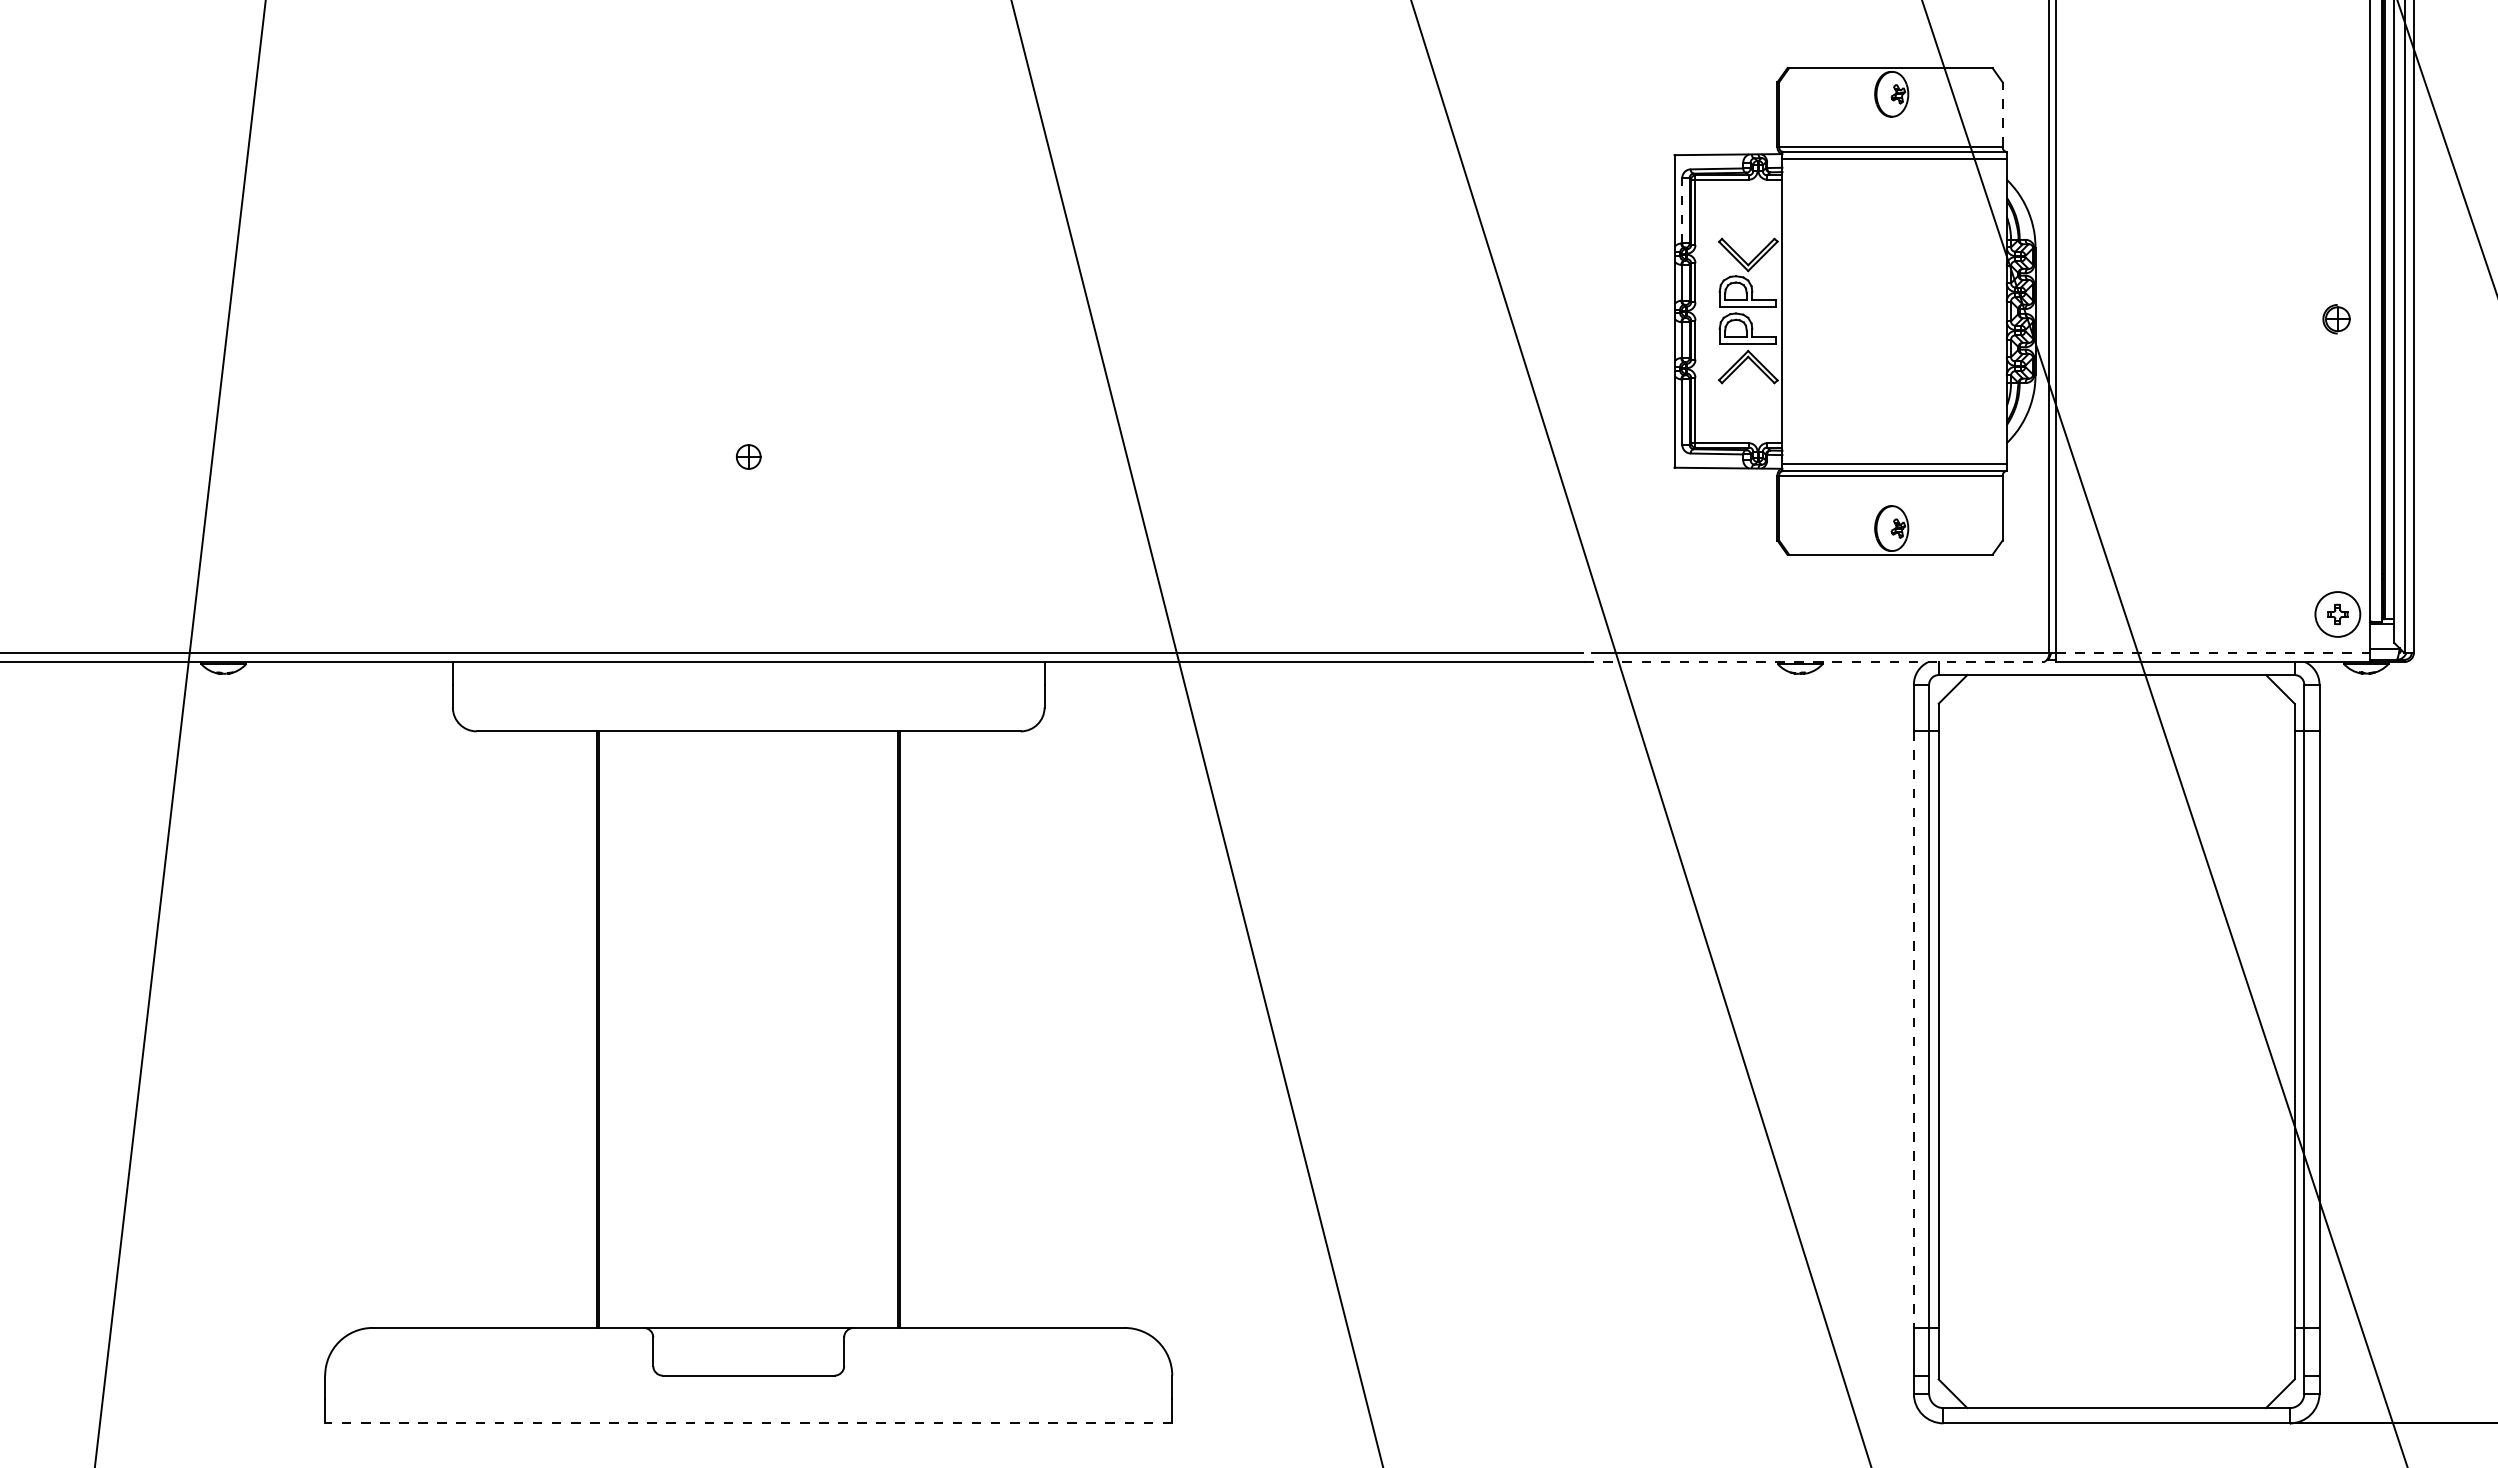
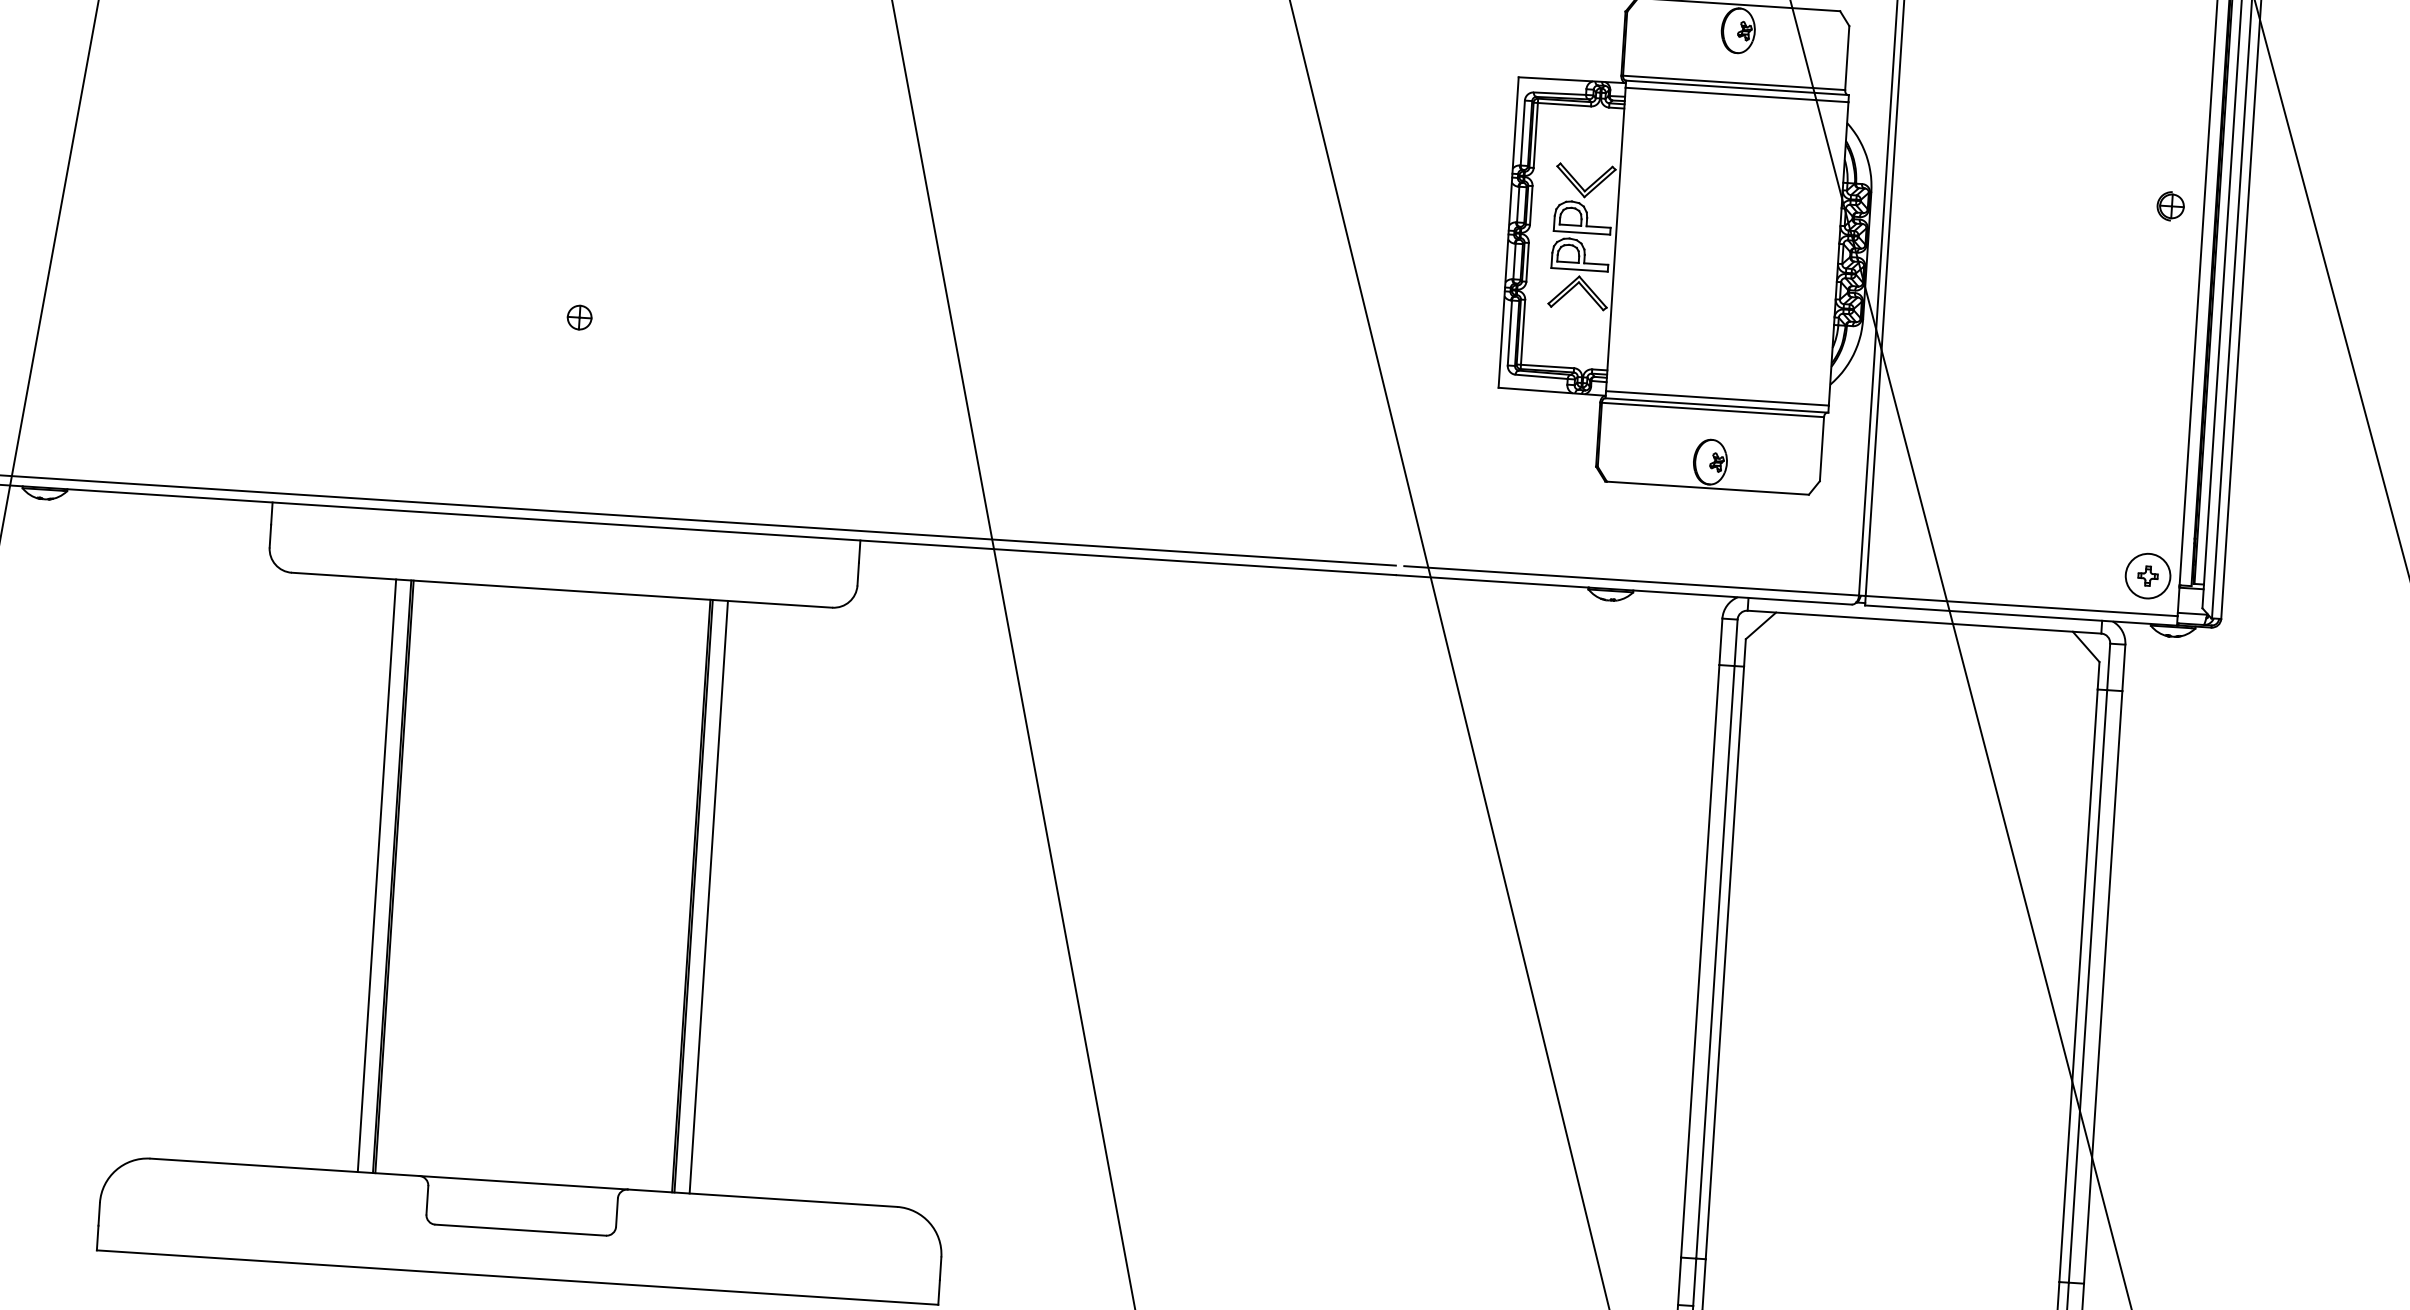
line: (2002, 114) -> (1847, 57), dashed -> solid
line: (1682, 210) -> (1523, 132), dashed -> solid
part: (2336, 319) -> (2170, 206), moved
line: (2213, 652) -> (2022, 605), dashed -> solid
line: (1813, 662) -> (1624, 590), dashed -> solid
line: (581, 1029) -> (376, 875), added
line: (915, 1029) -> (708, 897), added
line: (1913, 1030) -> (1699, 962), dashed -> solid
line: (748, 1423) -> (517, 1277), dashed -> solid

